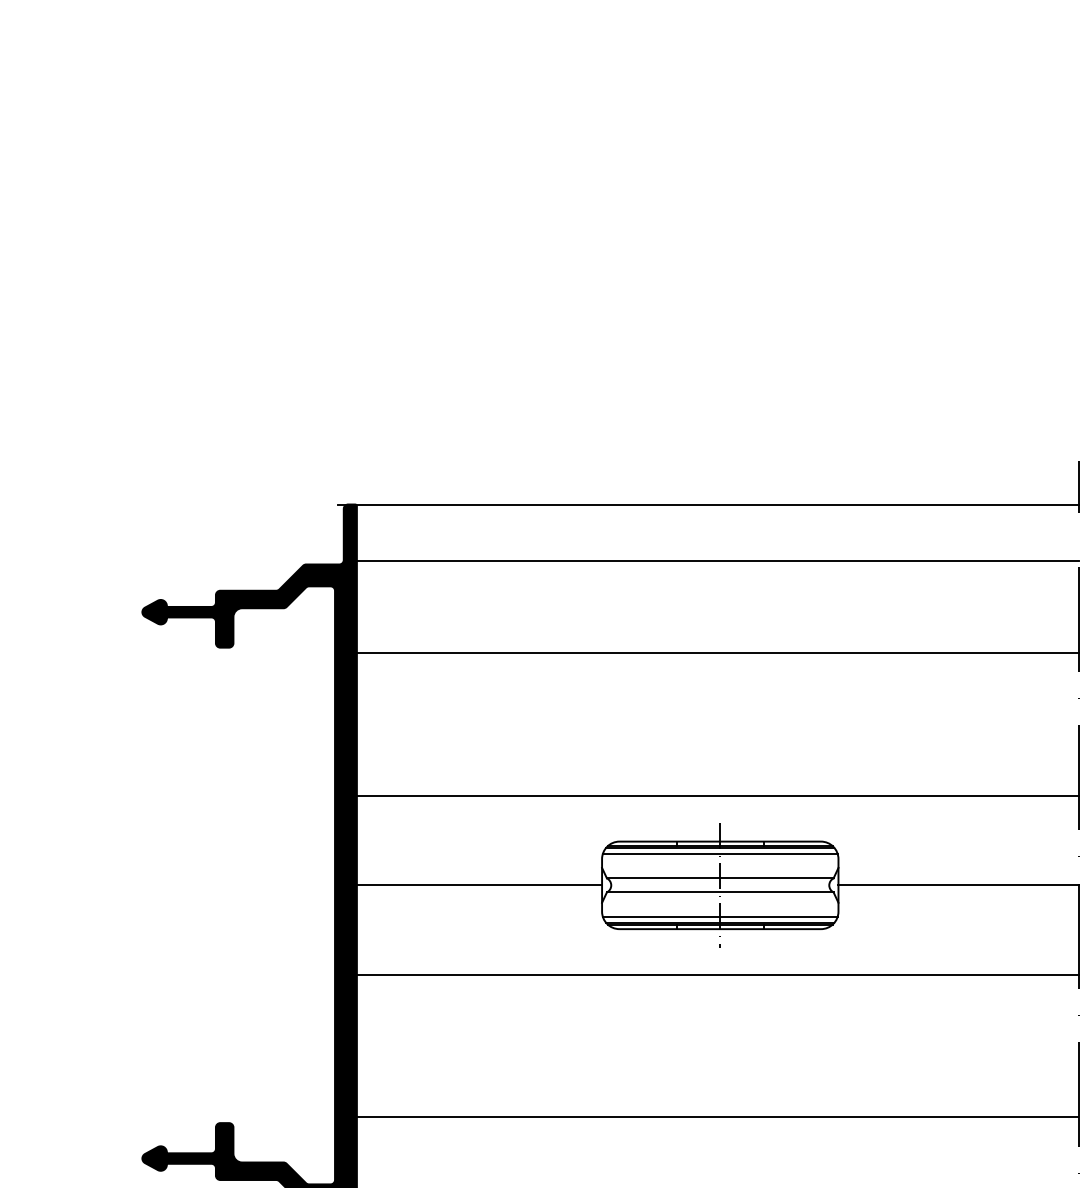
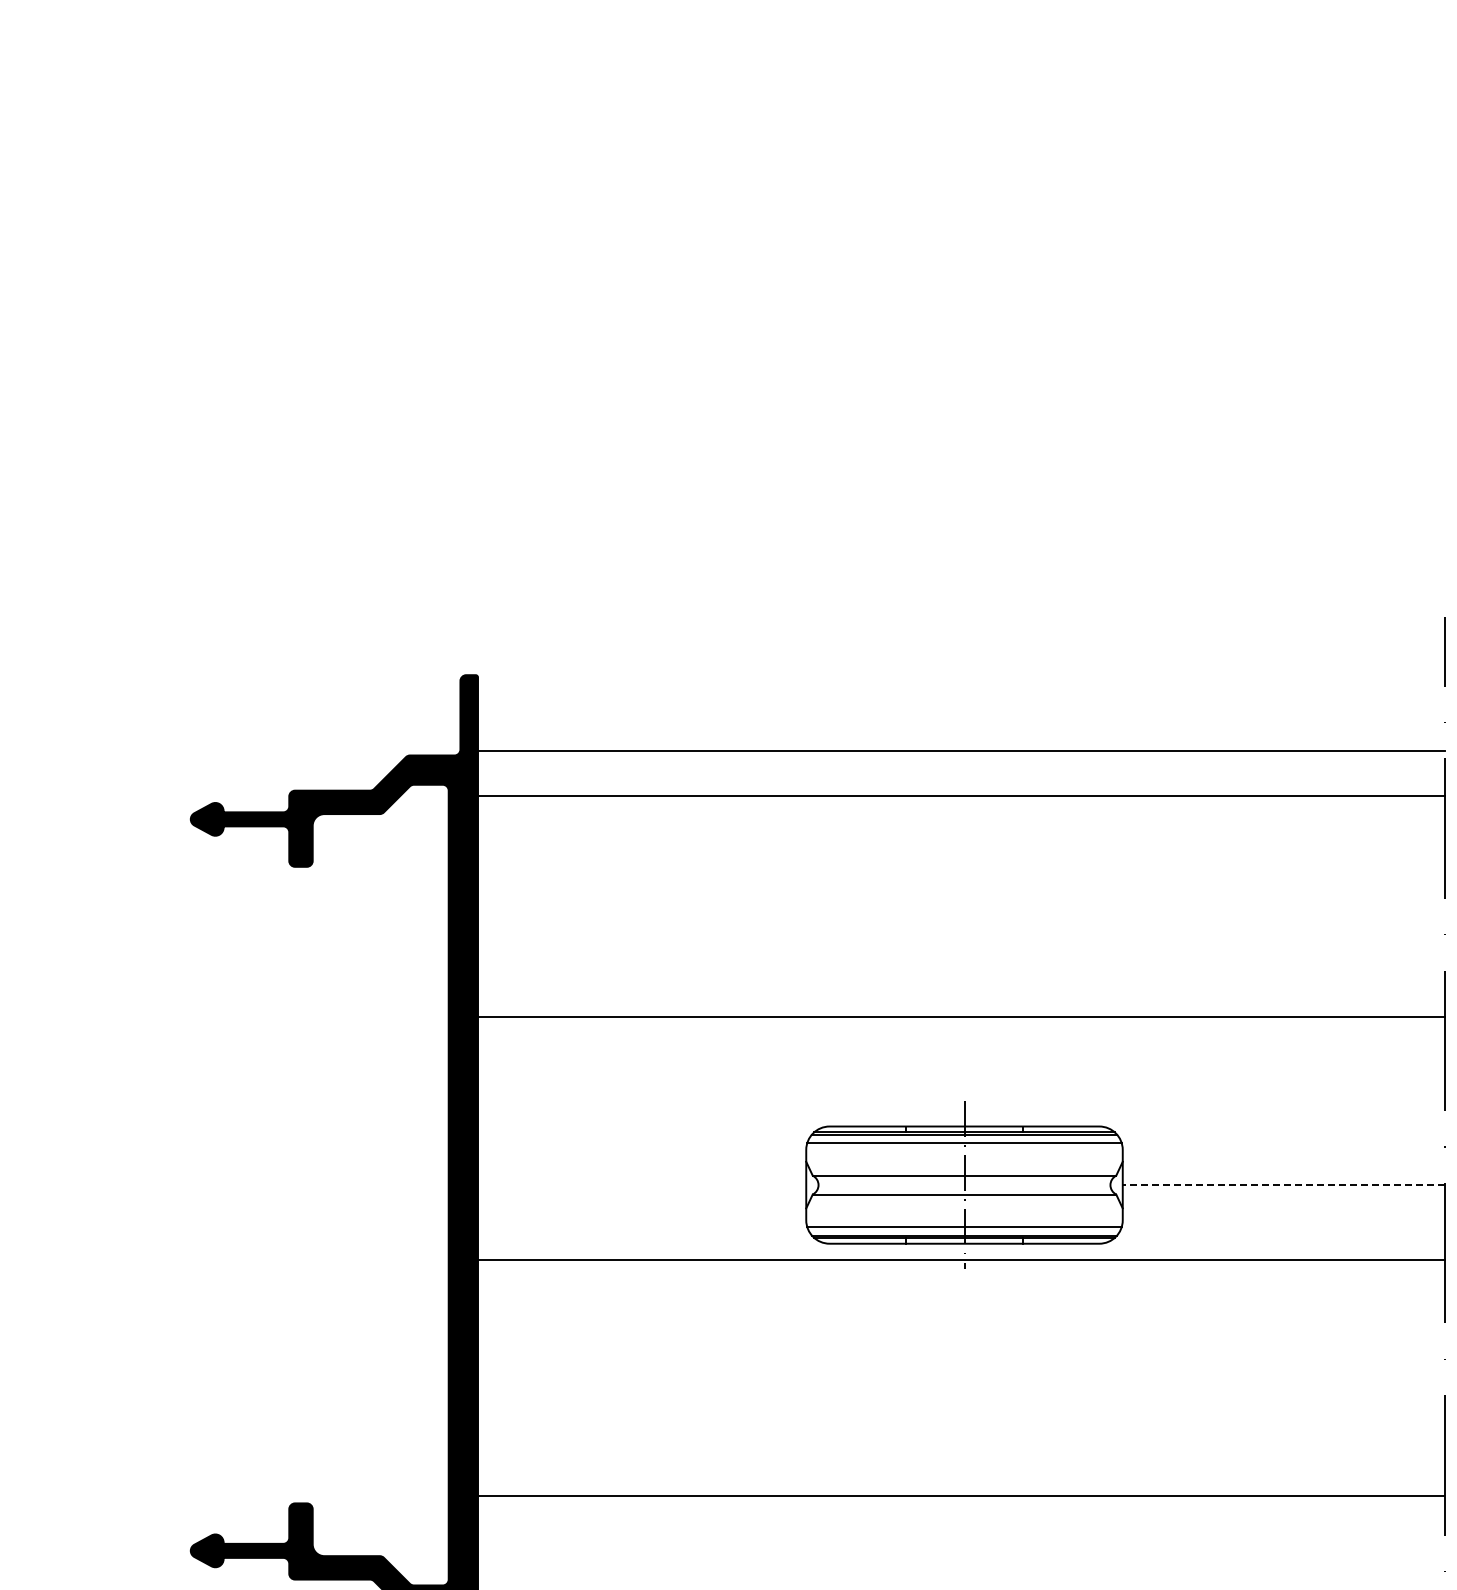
line: (708, 504) -> (948, 675), removed
line: (718, 653) -> (961, 796), moved
line: (718, 796) -> (961, 1017), moved
line: (479, 885) -> (642, 1185), removed
line: (958, 885) -> (1283, 1185), solid -> dashed
line: (718, 975) -> (961, 1260), moved

